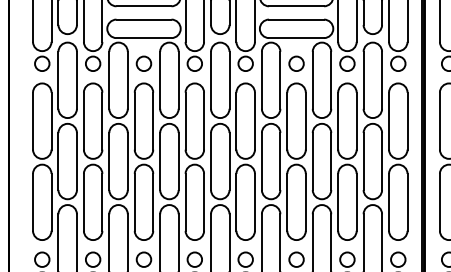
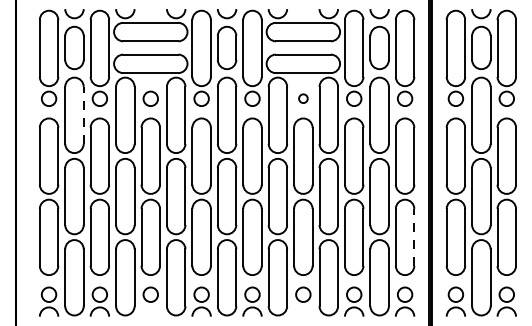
circle: (296, 63) -> (303, 98), size x0.6
line: (76, 79) -> (83, 114), solid -> dashed
line: (407, 201) -> (414, 236), solid -> dashed

